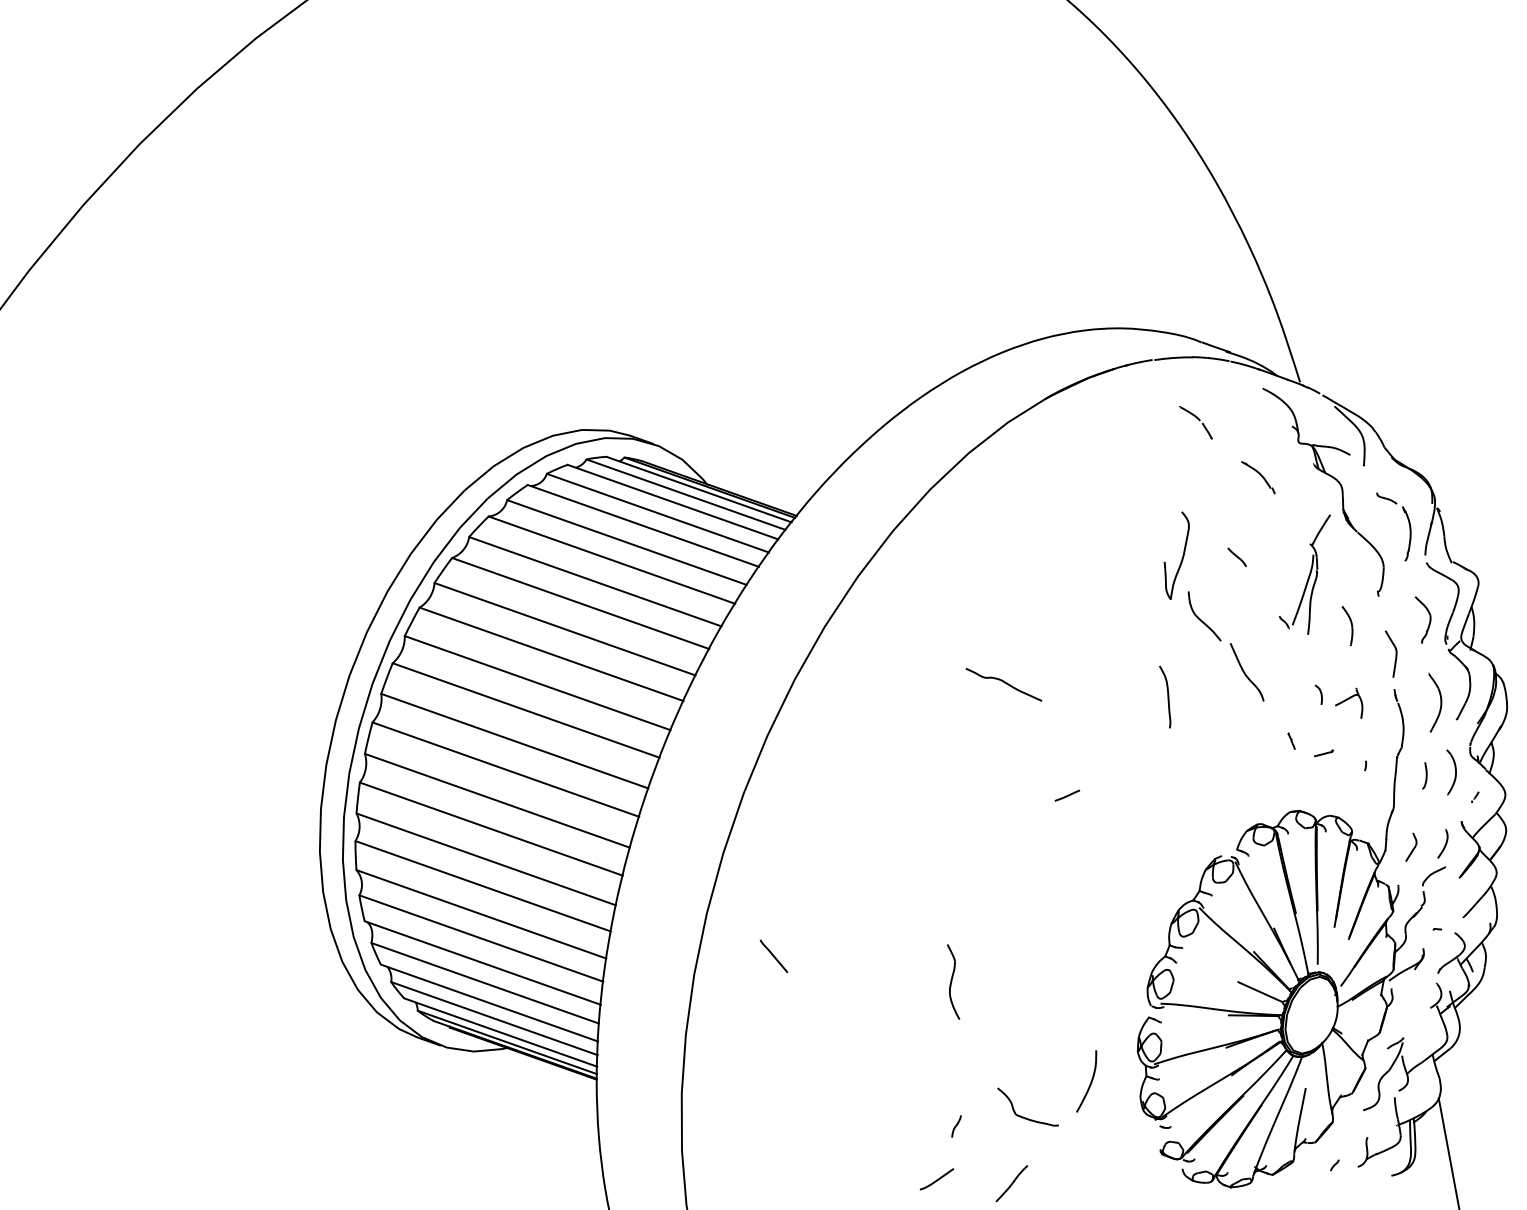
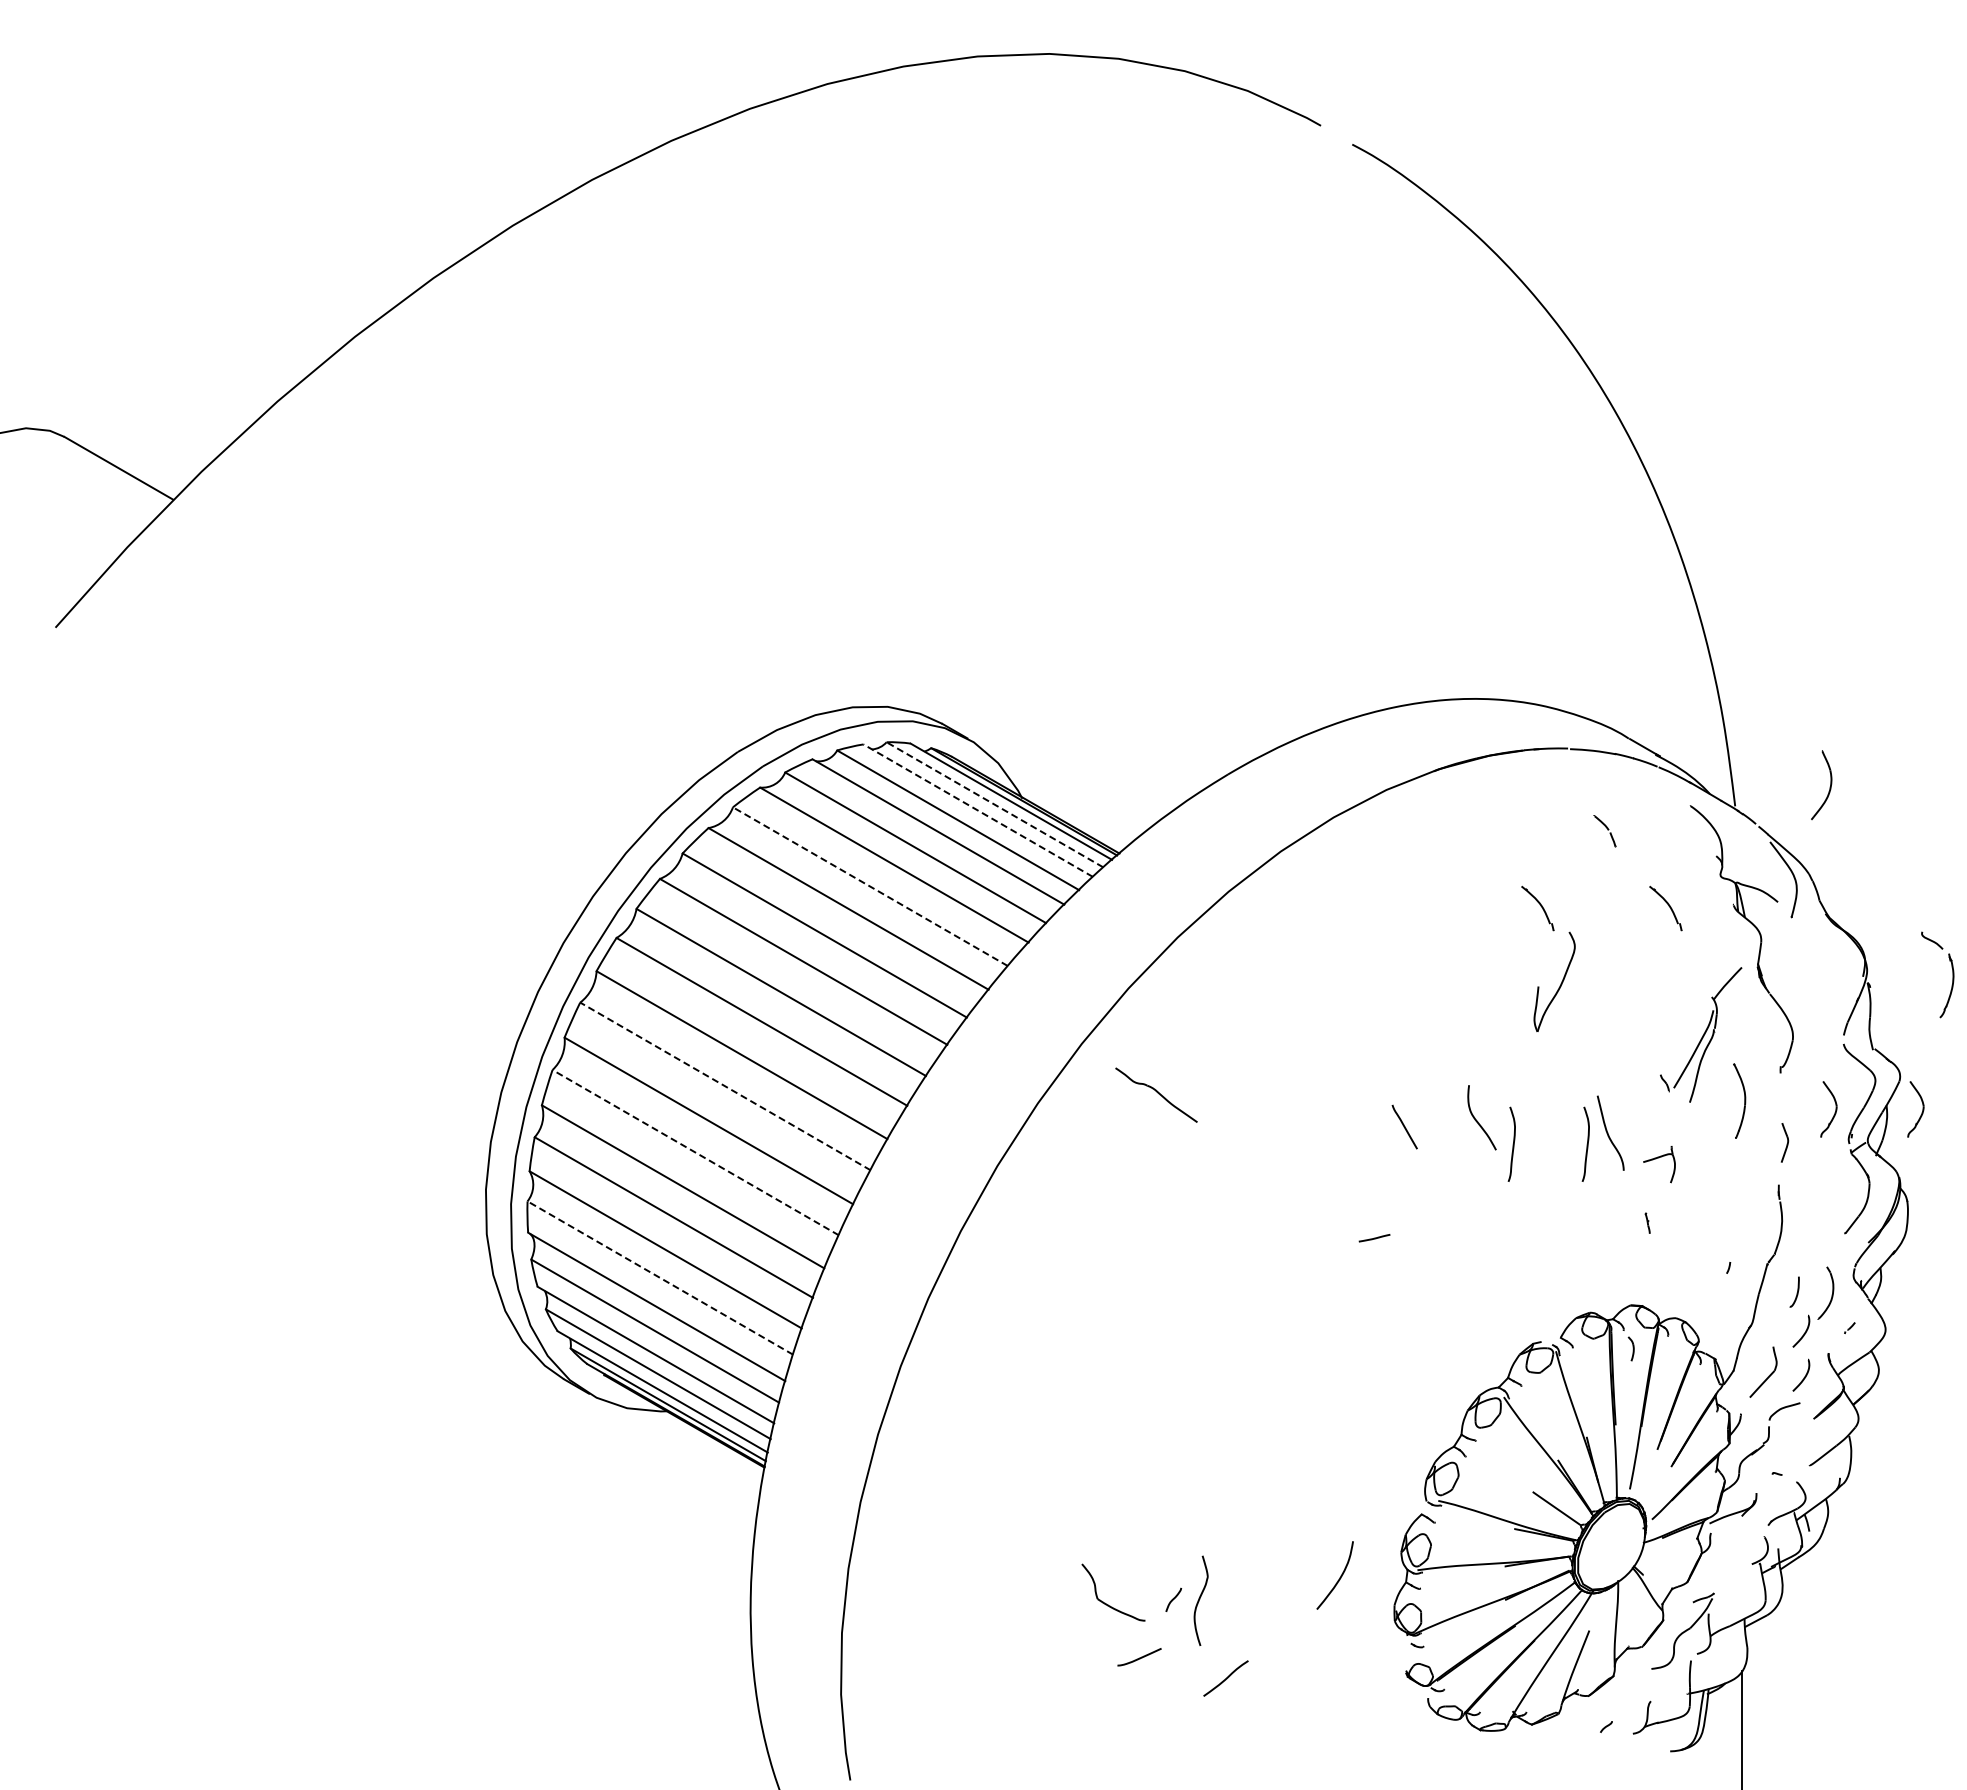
part: (1195, 423) -> (1604, 831), size x0.7
line: (685, 494) -> (994, 804), solid -> dashed
part: (1151, 497) -> (1537, 908), added
line: (672, 502) -> (977, 810), solid -> dashed
part: (1408, 523) -> (1952, 974), moved
curve: (1236, 557) -> (1623, 996), removed
line: (595, 581) -> (870, 886), solid -> dashed
part: (1501, 607) -> (1921, 1112), added
curve: (1201, 619) -> (1477, 1120), moved
part: (1348, 625) -> (1739, 1100), size x1.6
part: (1392, 653) -> (1784, 1142), size x0.7
part: (1003, 684) -> (1156, 1094), moved
curve: (1228, 685) -> (1586, 1144), added
part: (1318, 694) -> (1630, 1348), moved
part: (1440, 702) -> (1829, 787), moved
part: (1349, 705) -> (1659, 1164), moved
part: (1323, 752) -> (1682, 1243), removed
line: (505, 769) -> (725, 1086), solid -> dashed
curve: (1438, 807) -> (1804, 1332), added
line: (491, 829) -> (695, 1152), solid -> dashed
part: (1410, 847) -> (1763, 1372), size x1.6
line: (480, 938) -> (659, 1277), solid -> dashed
line: (773, 955) -> (1404, 1126), moved
part: (952, 981) -> (1200, 1600), moved
part: (1023, 1116) -> (1105, 1602), moved

